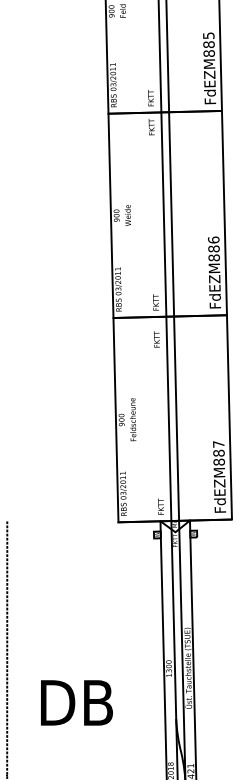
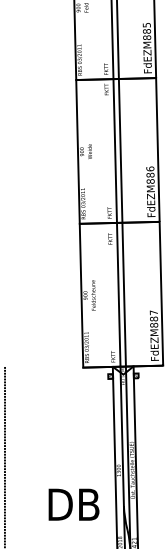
text: (76, 702) -> (73, 504), moved

